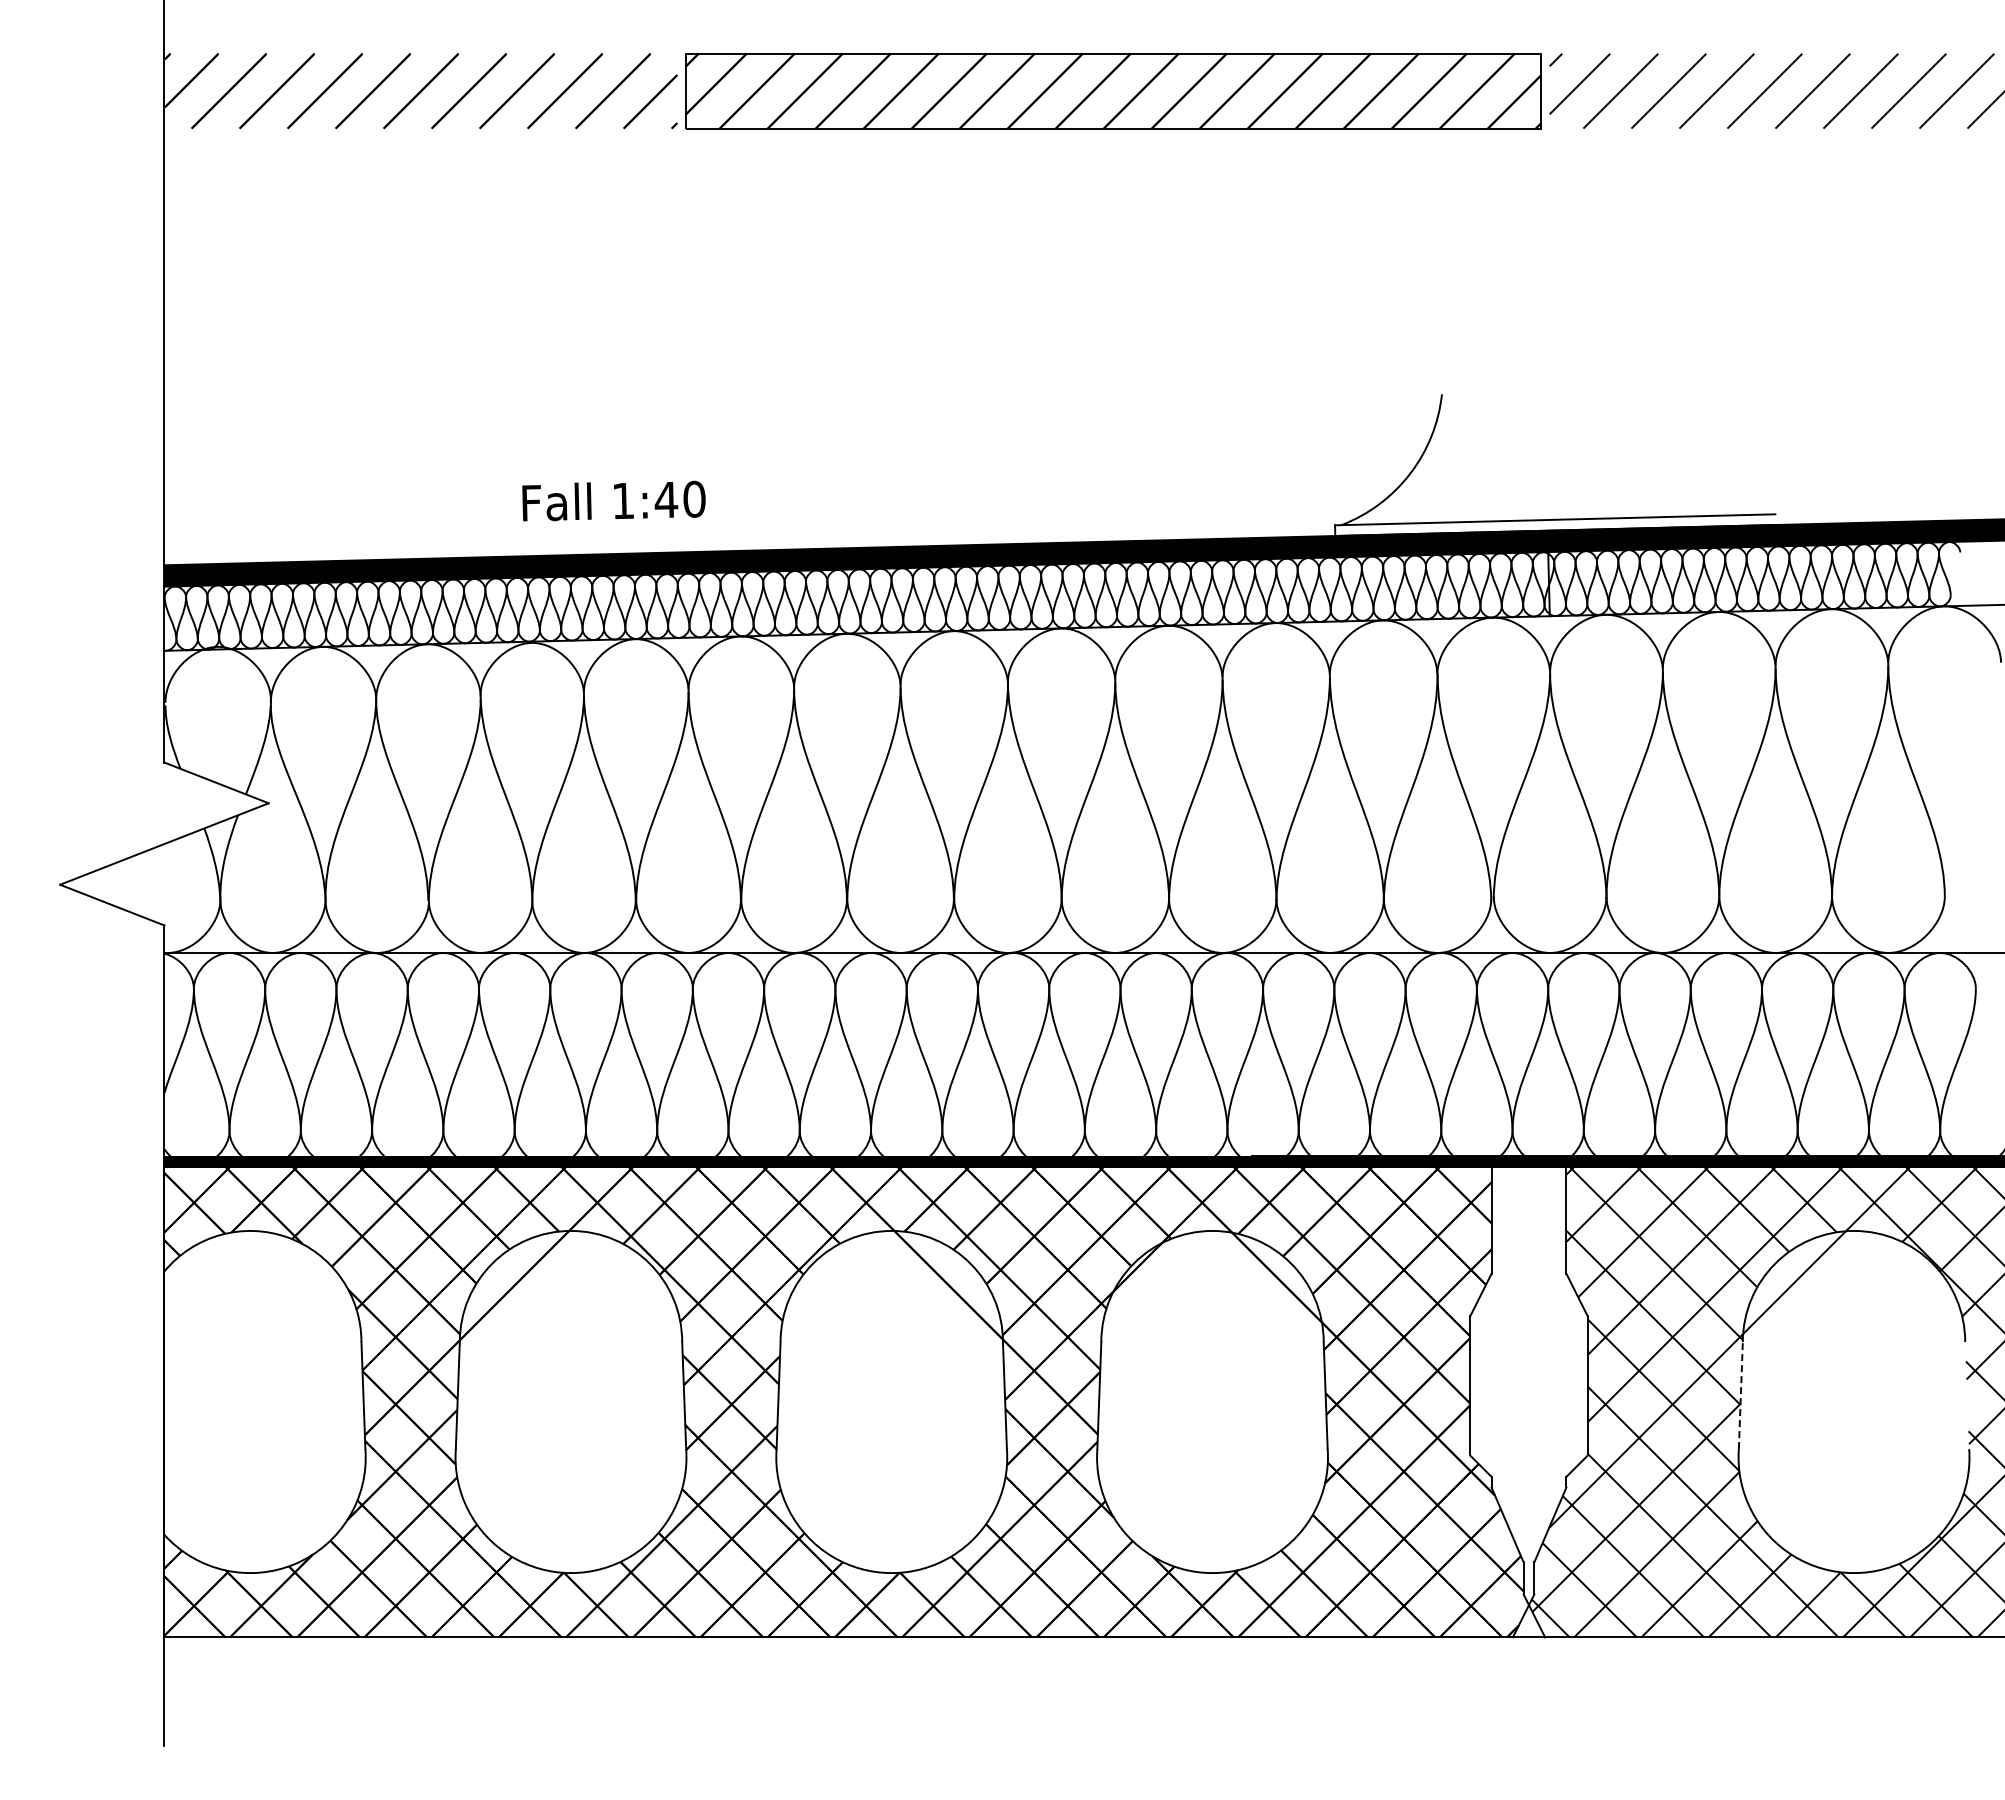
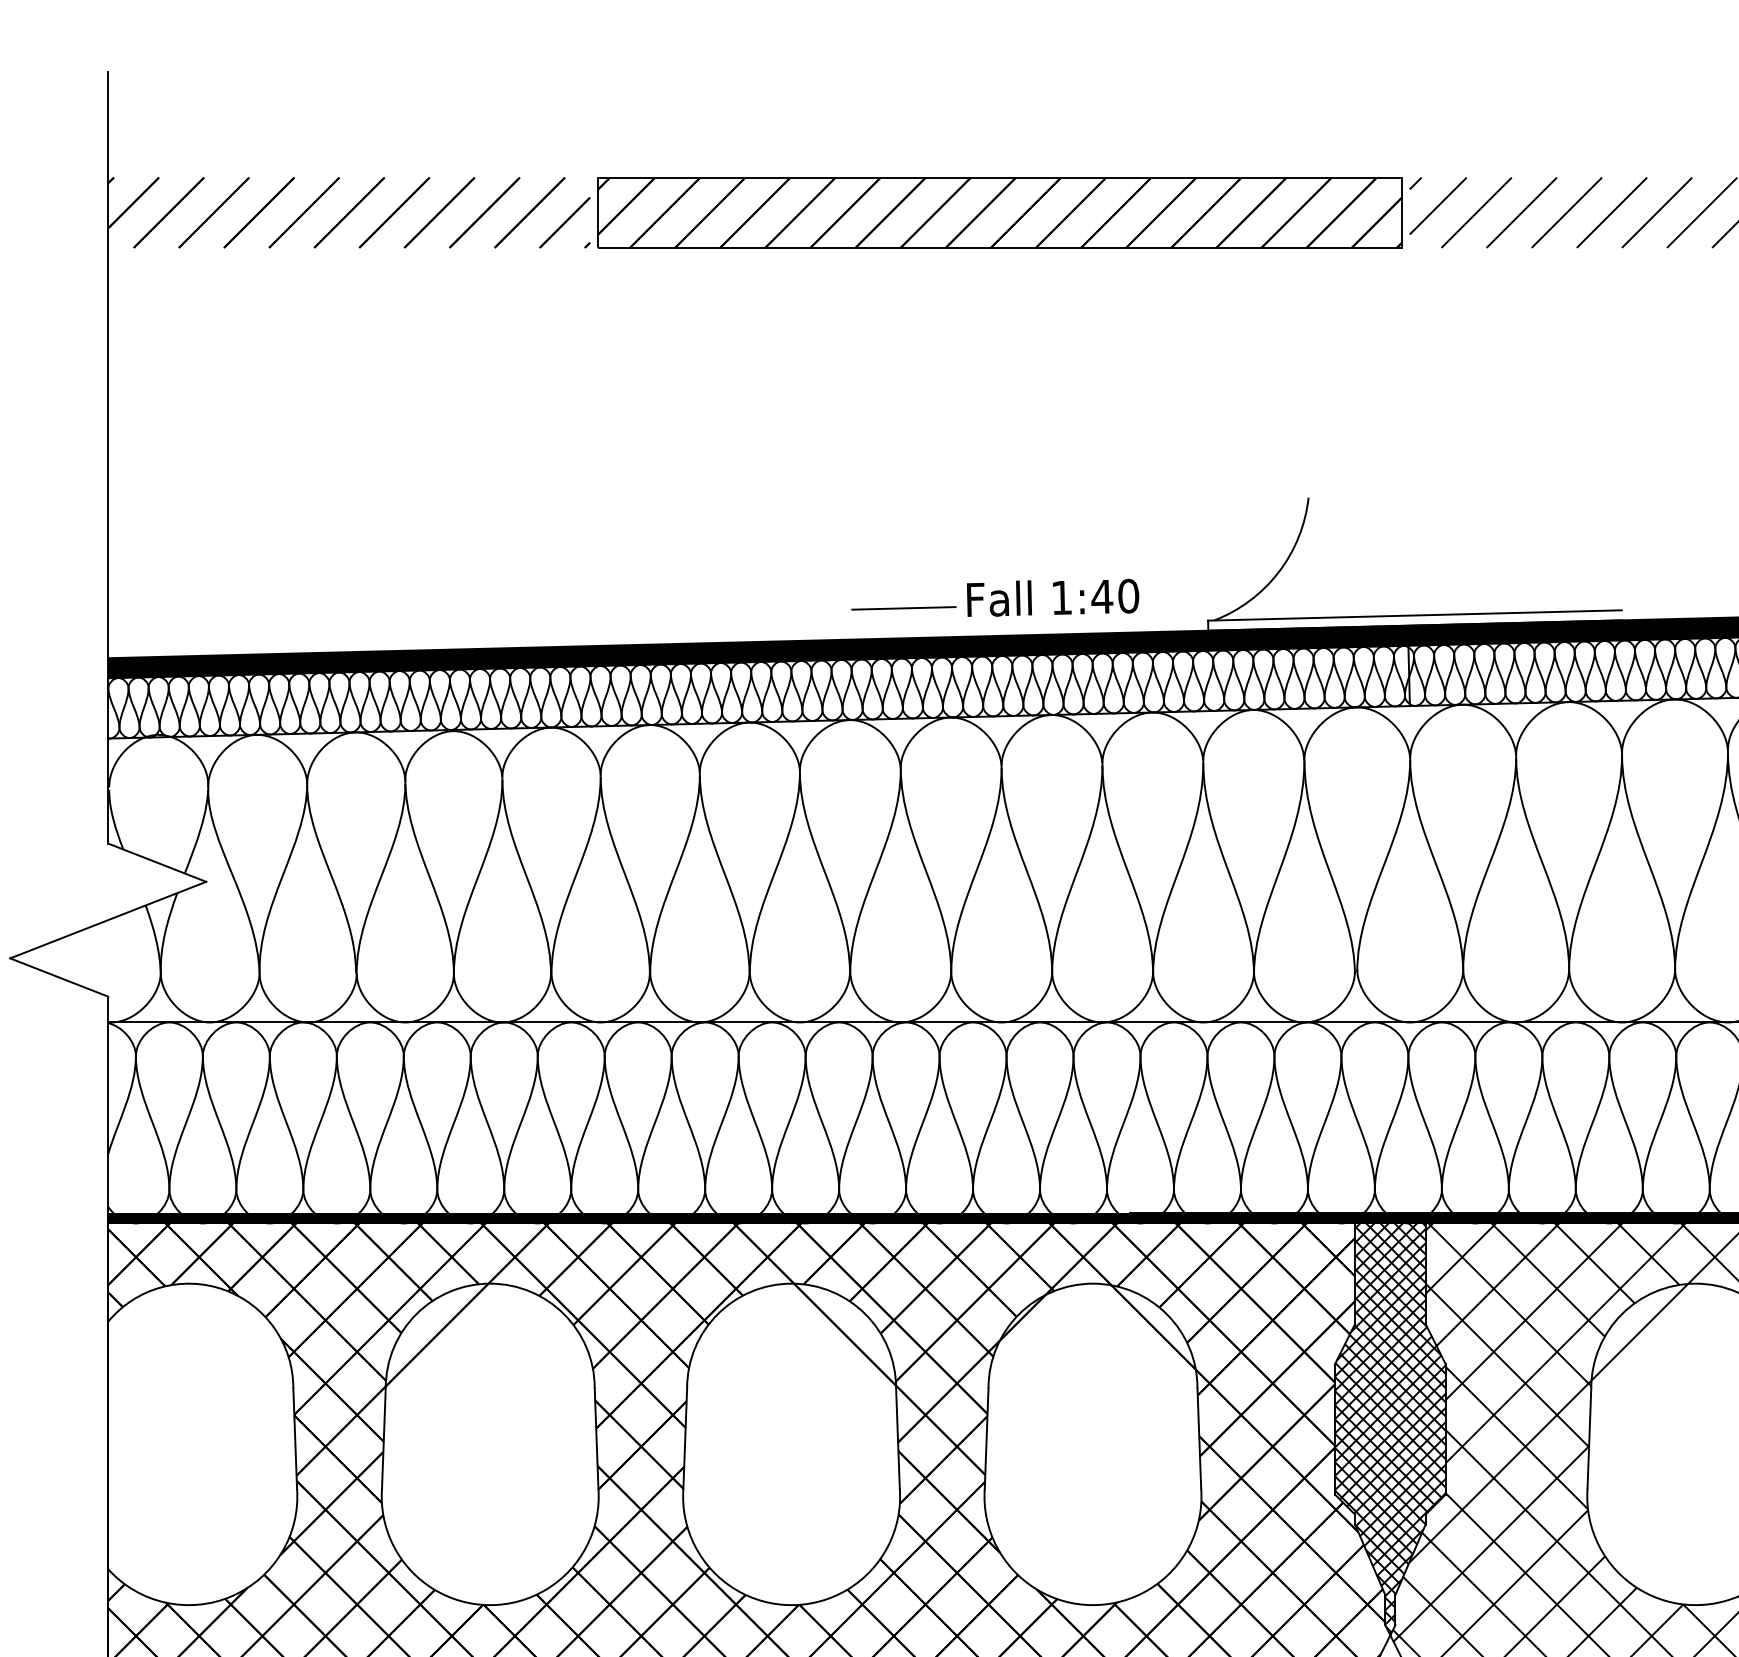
text: (613, 500) -> (1052, 597), moved
line: (1011, 512) -> (904, 608), added
hatch: (1528, 1385) -> (1389, 1428), added
line: (1740, 1395) -> (1589, 1438), dashed -> solid

